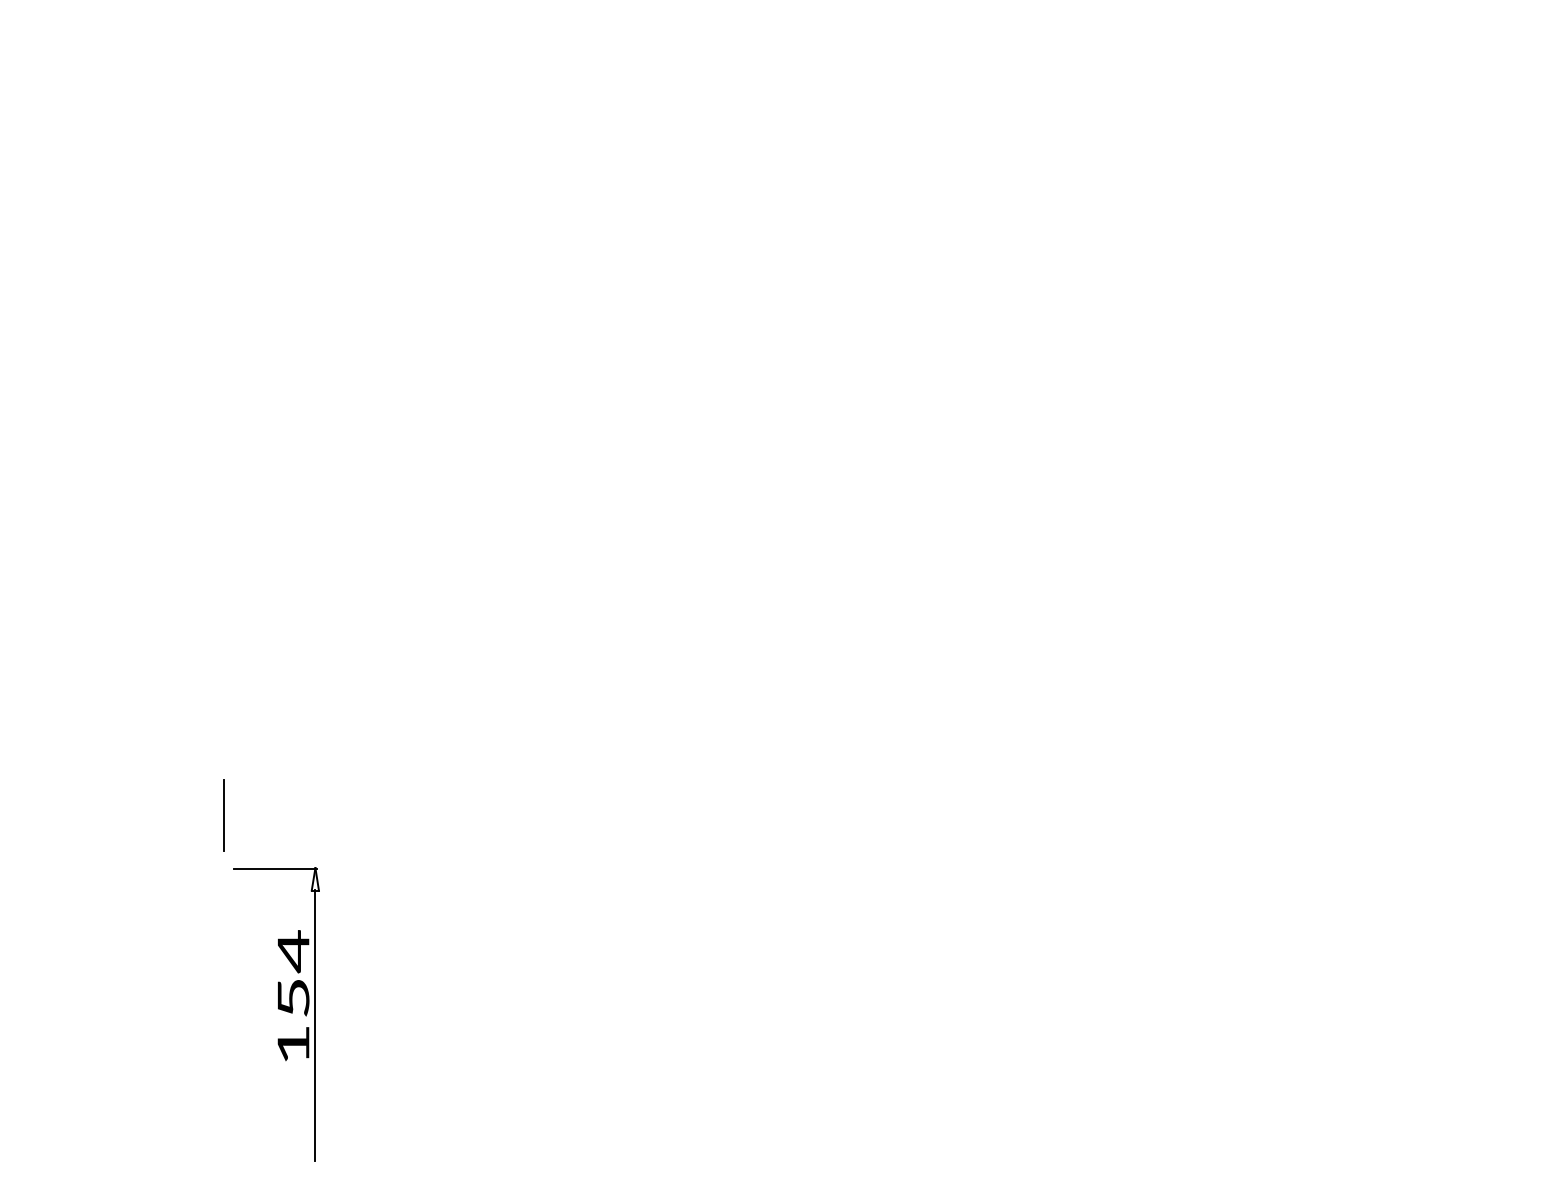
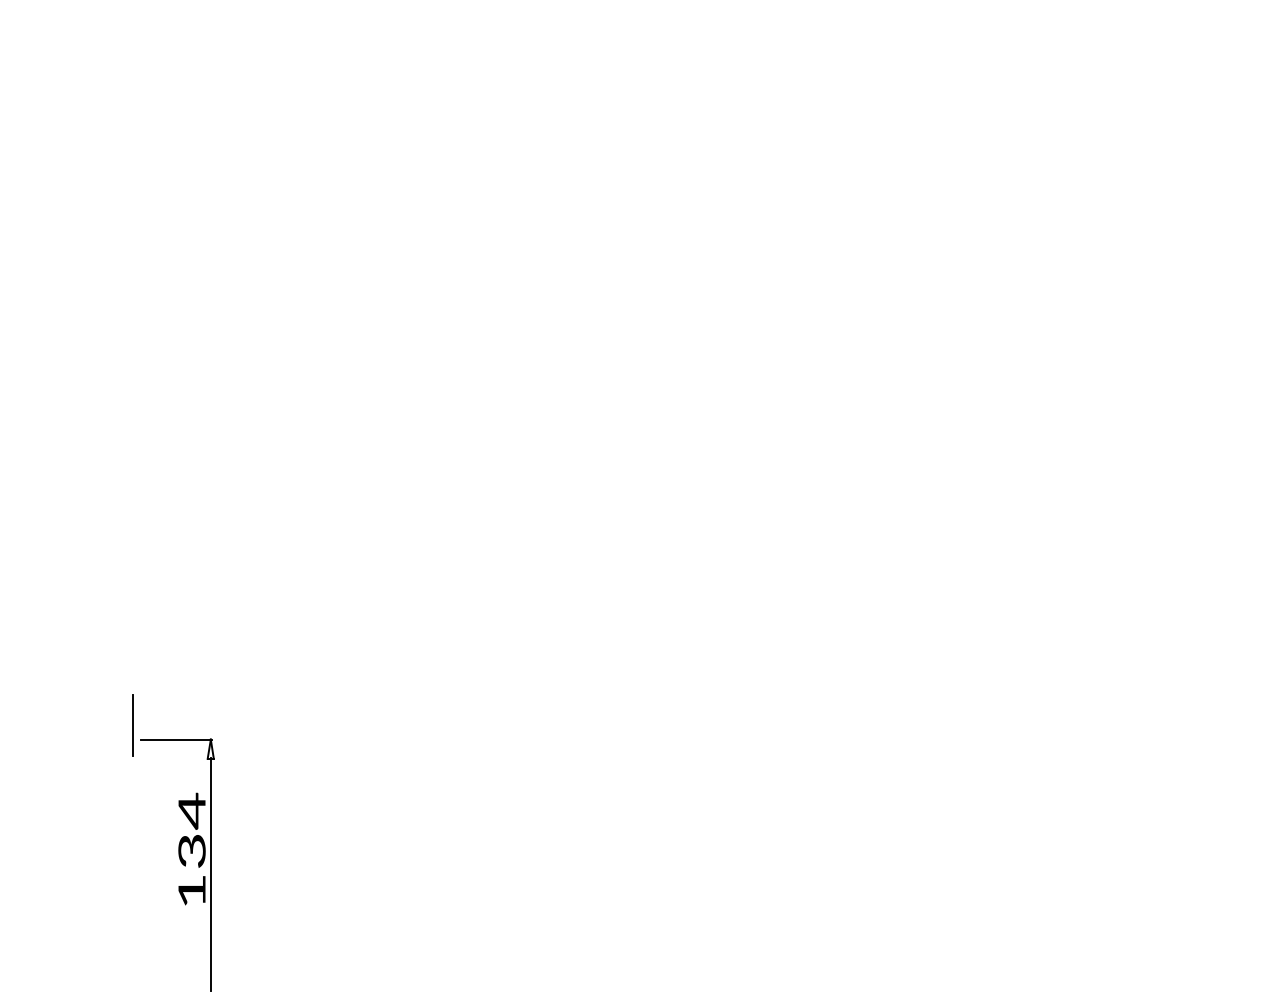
line: (223, 815) -> (131, 726), moved
text: (293, 998) -> (192, 851), 154 -> 134

